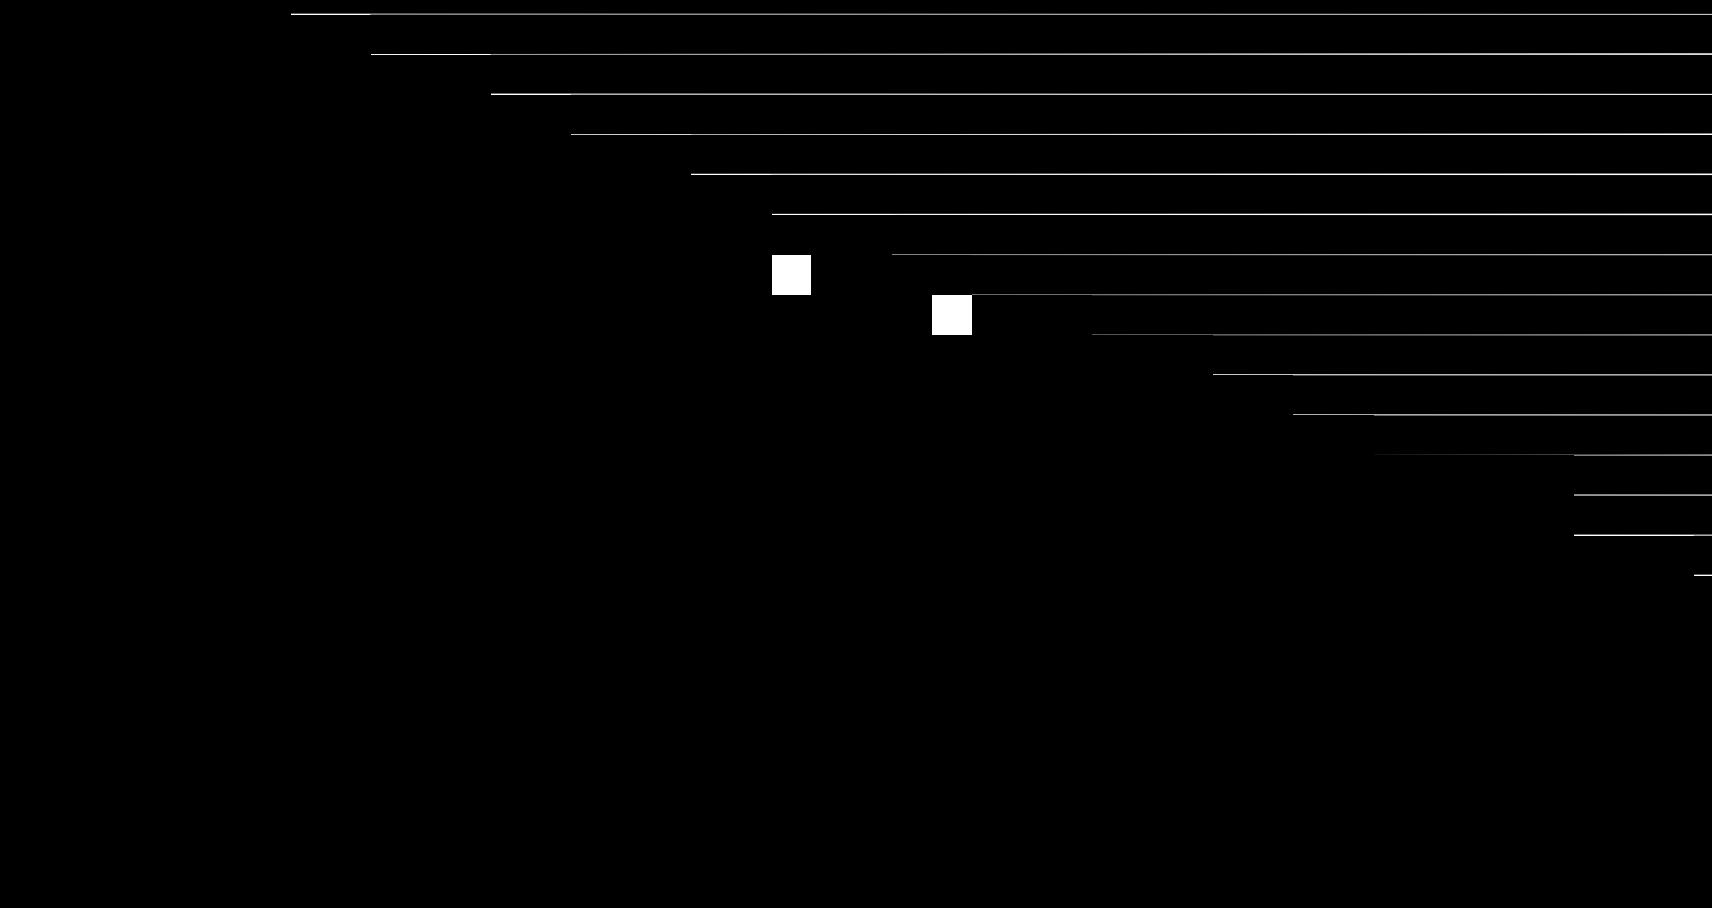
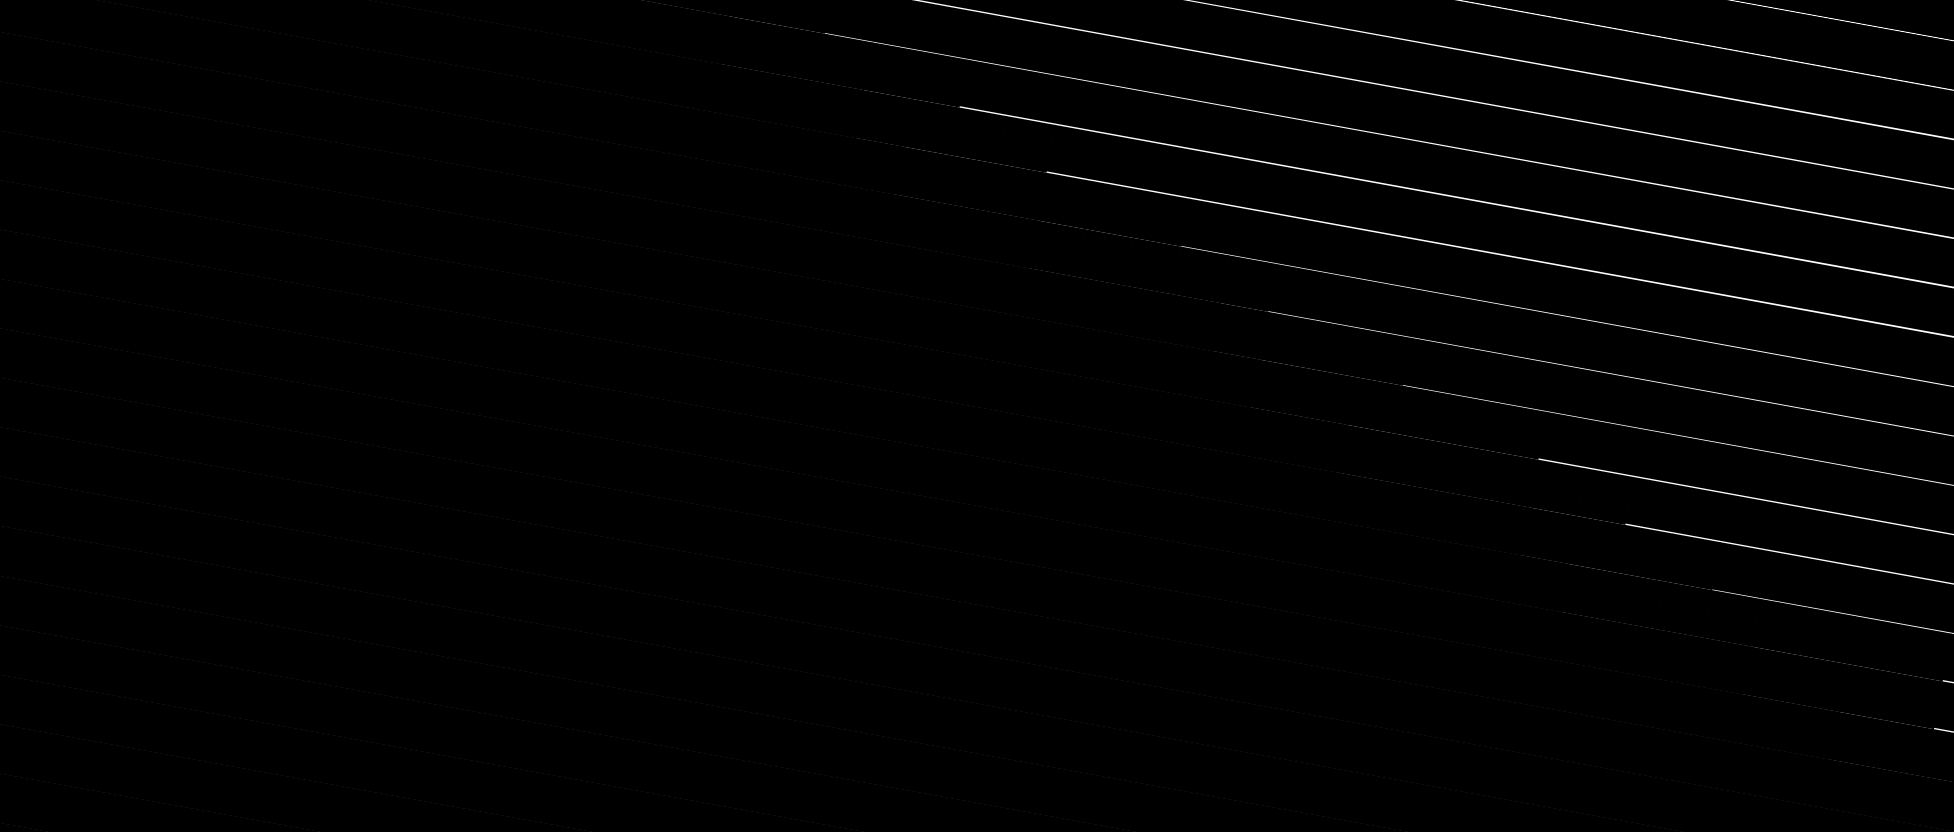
fill: (791, 275) -> (1057, 249), added
fill: (951, 315) -> (1239, 331), added

